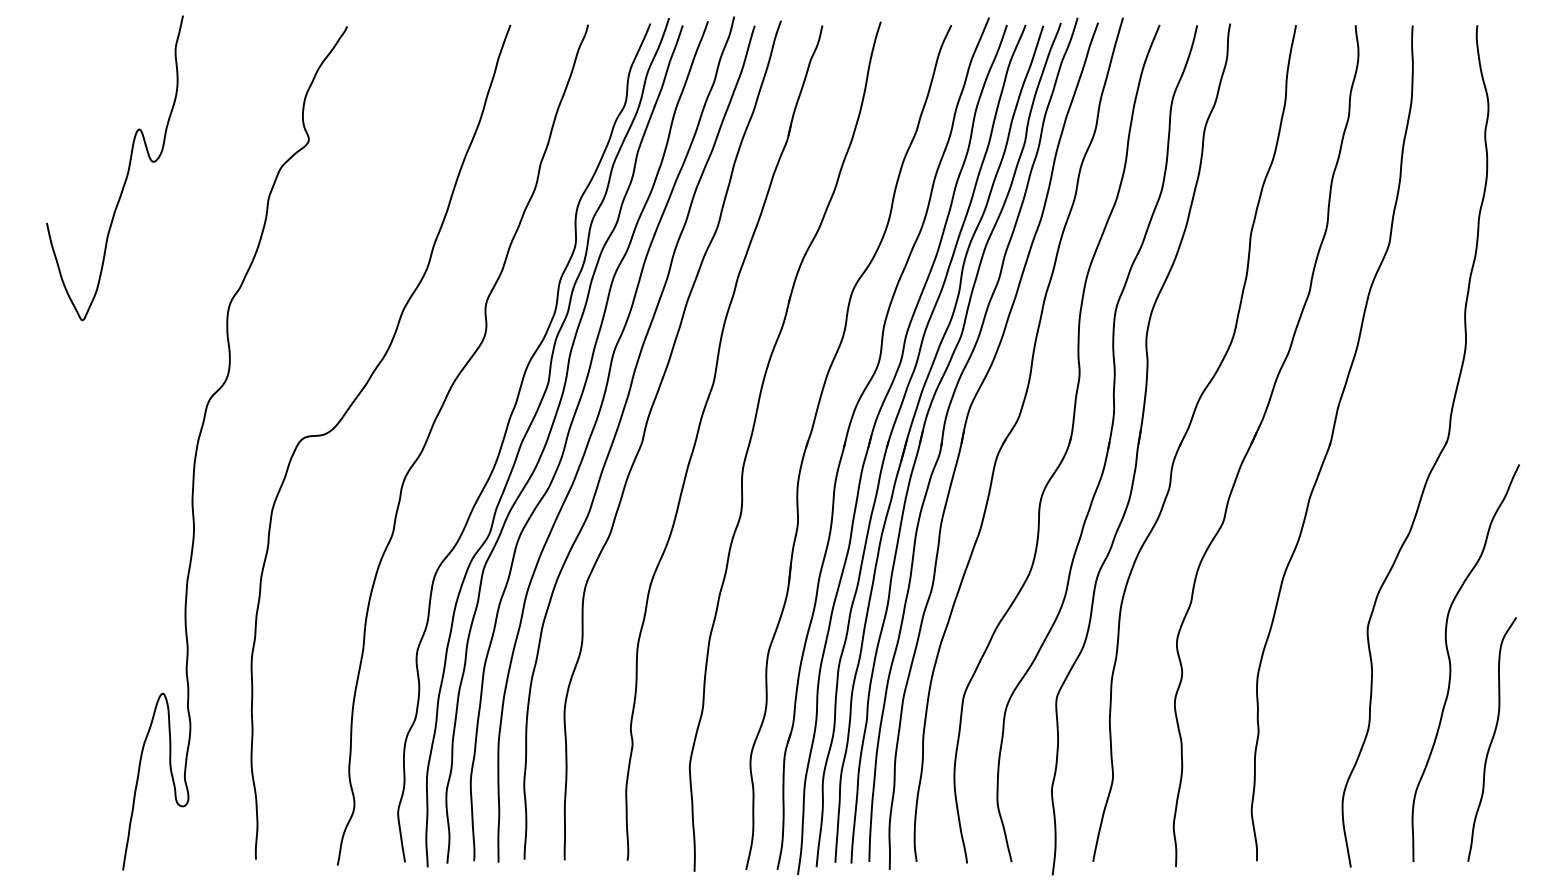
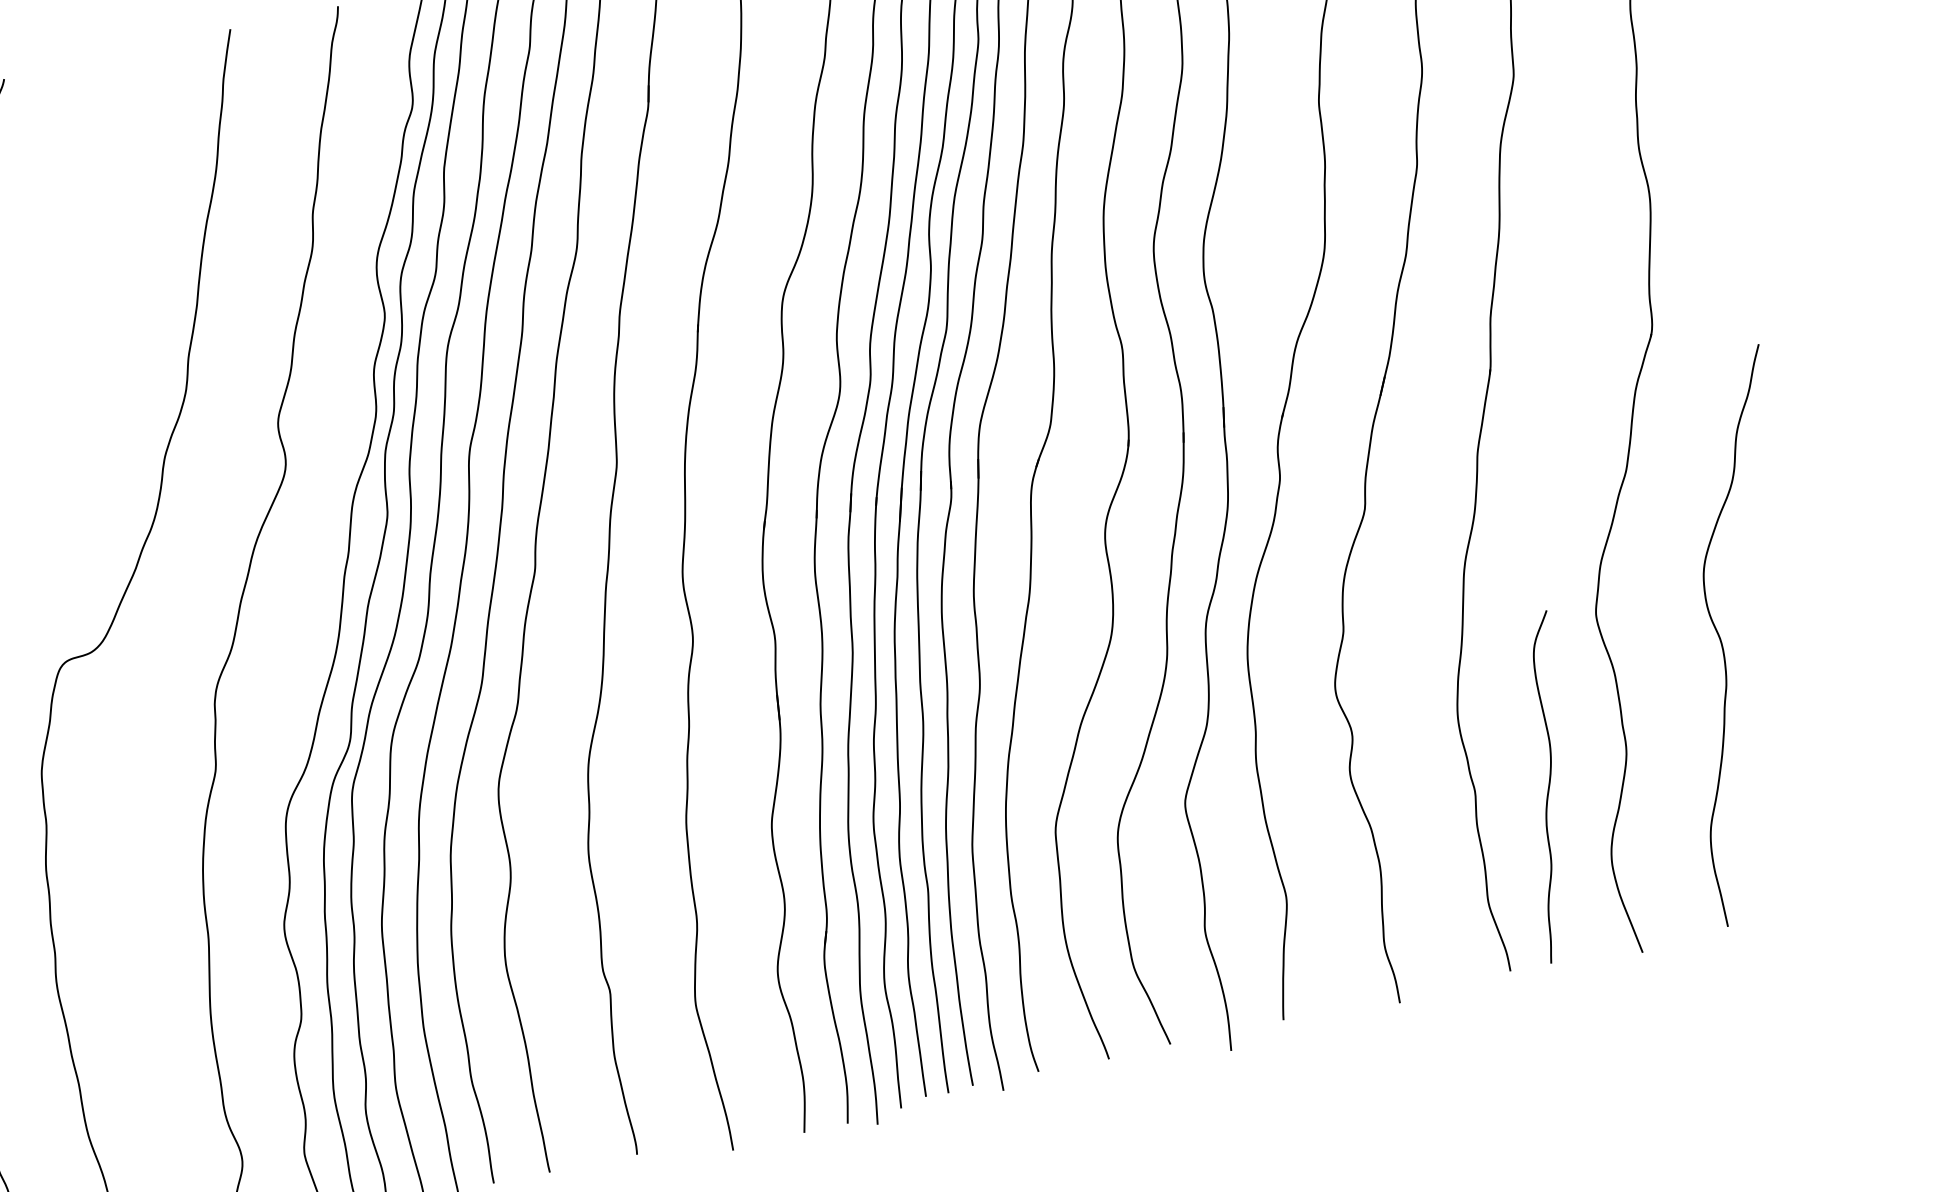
curve: (1491, 739) -> (1547, 787), moved

